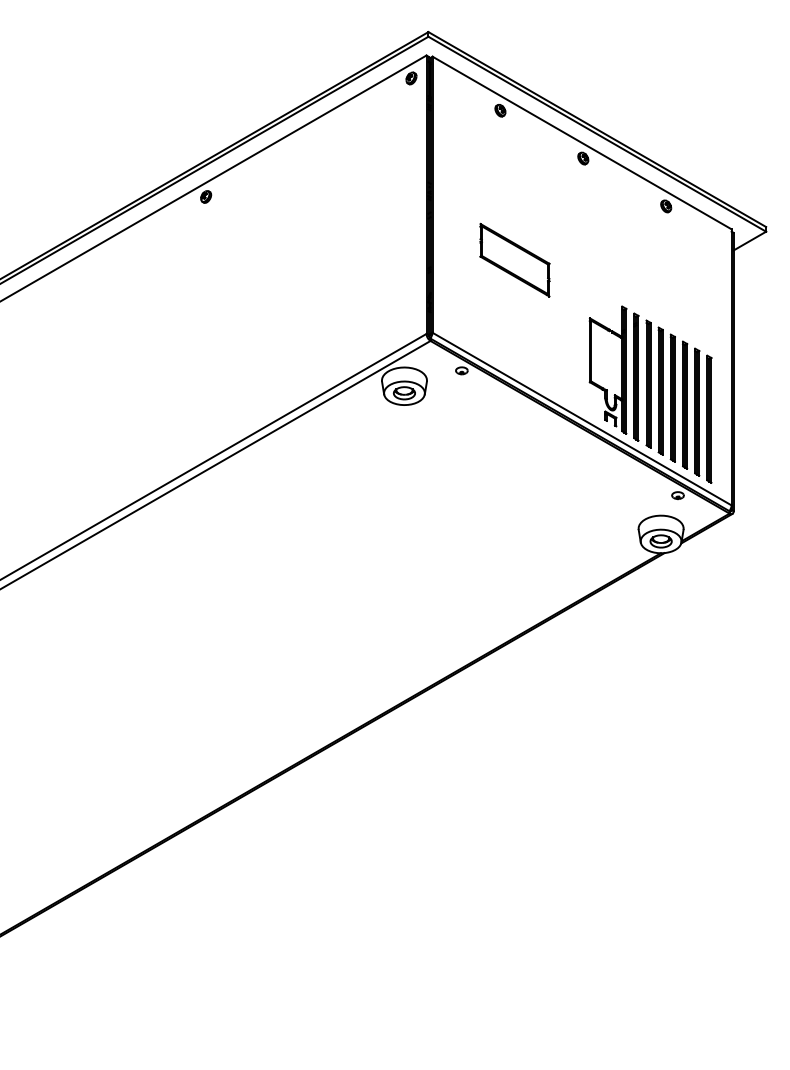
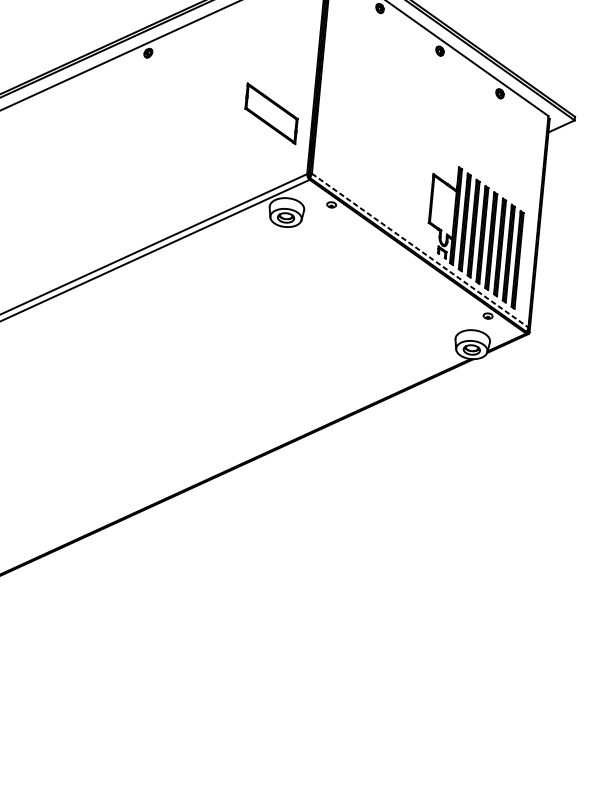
part: (514, 259) -> (271, 113), moved
line: (582, 419) -> (420, 250), solid -> dashed

